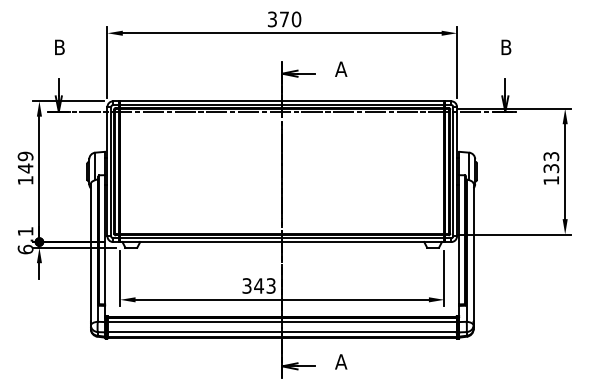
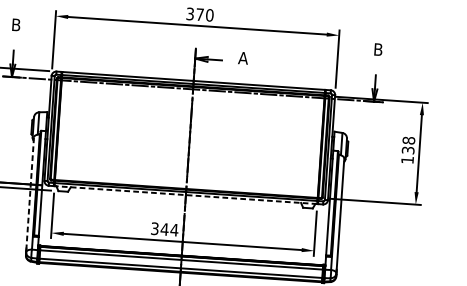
text: (551, 156) -> (409, 140), 133 -> 138
line: (281, 242) -> (185, 195), solid -> dashed
line: (90, 253) -> (29, 193), solid -> dashed
text: (271, 285) -> (174, 229), 343 -> 344

